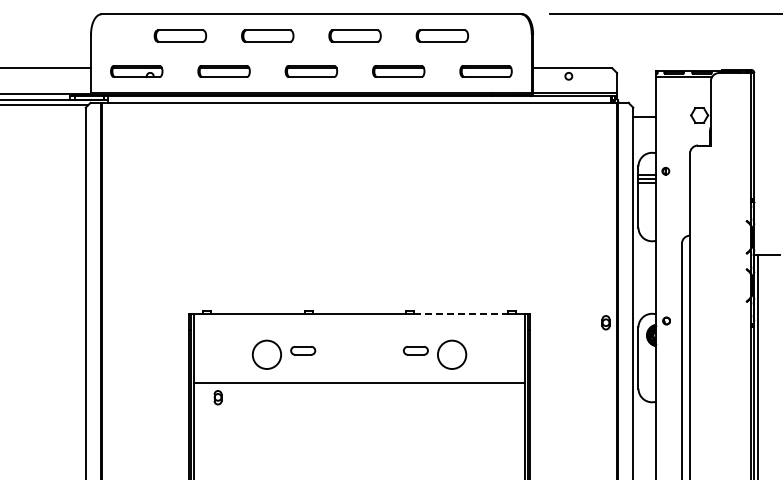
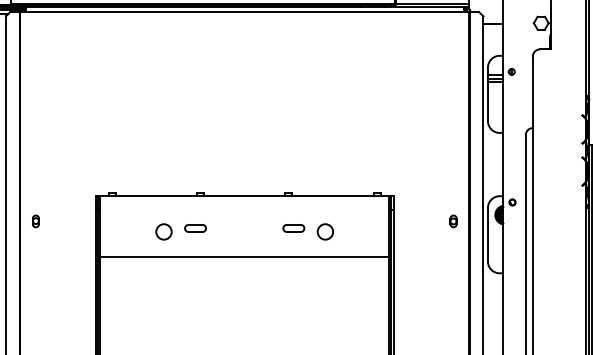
line: (460, 313) -> (332, 195), dashed -> solid
part: (605, 322) -> (453, 221), moved
circle: (266, 354) -> (163, 231), size x0.62
circle: (451, 354) -> (324, 231), size x0.62
part: (217, 397) -> (35, 221), moved

